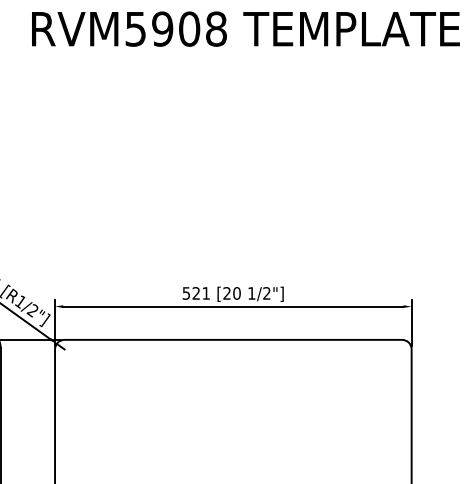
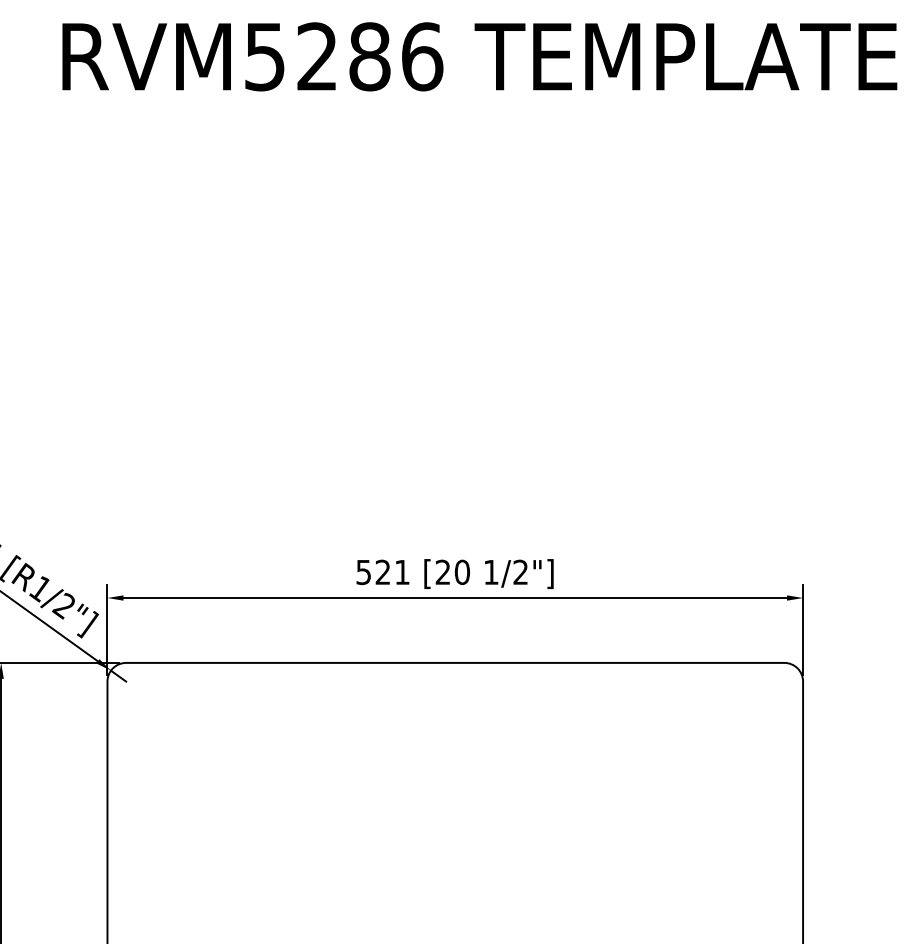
text: (189, 28) -> (369, 55), RVM5908 -> RVM5286

